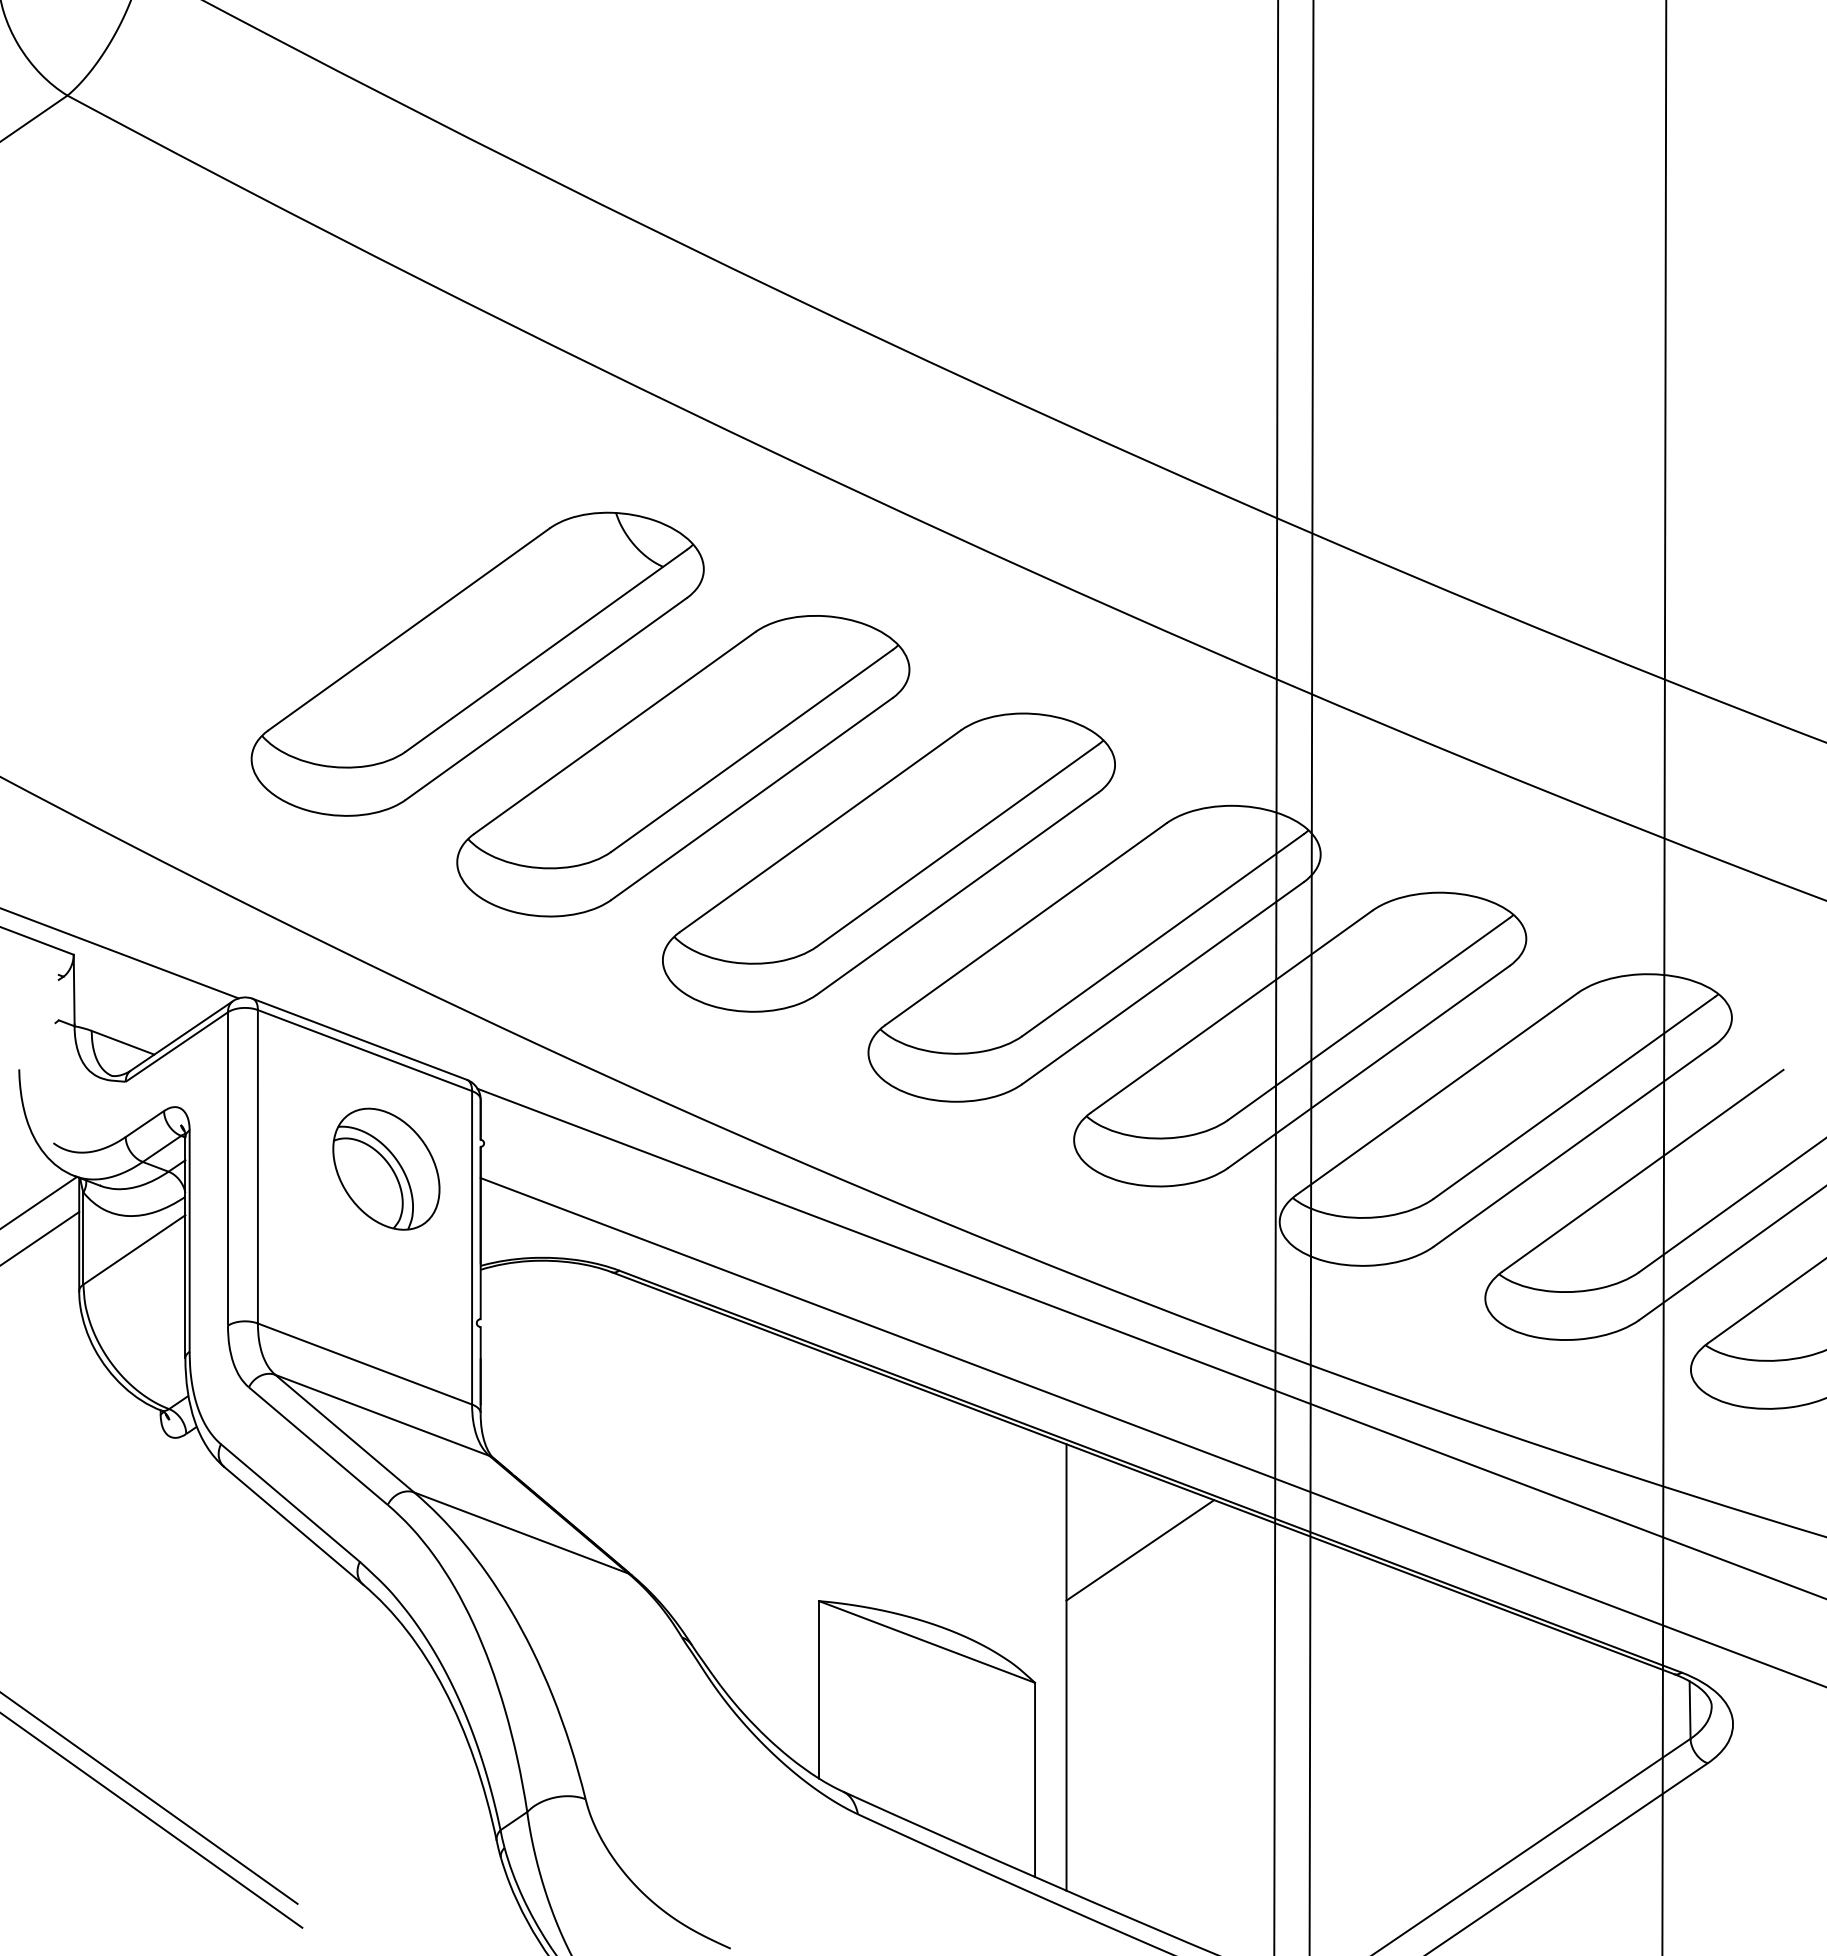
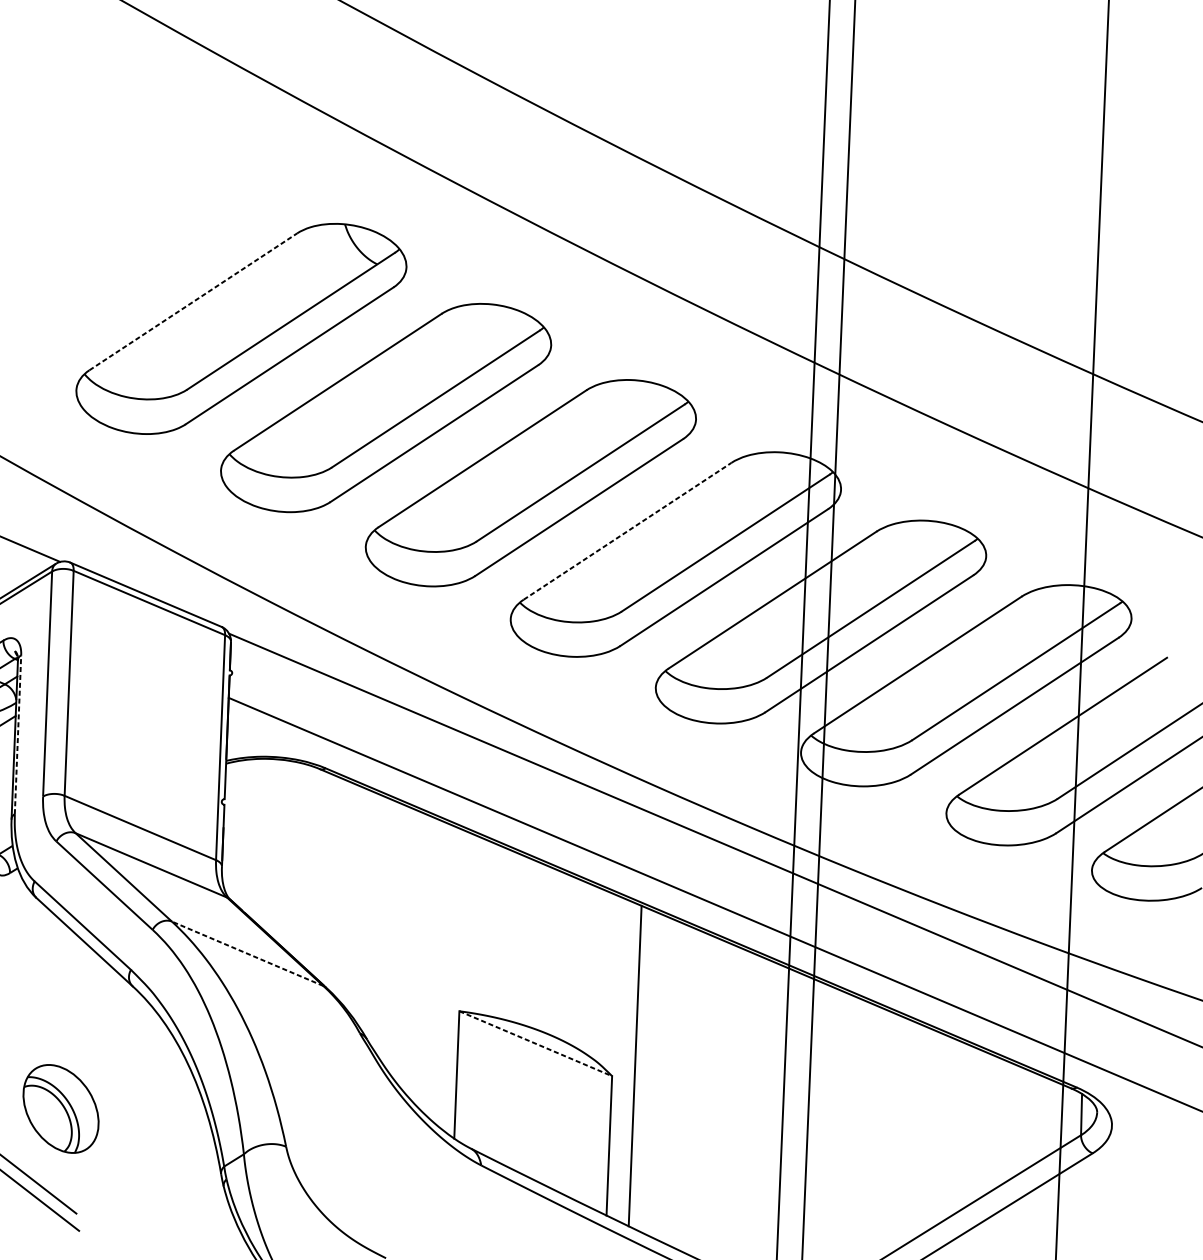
line: (409, 629) -> (193, 302), solid -> dashed
line: (1026, 923) -> (627, 530), solid -> dashed
part: (386, 1168) -> (61, 1108), moved
line: (189, 1241) -> (17, 734), solid -> dashed
line: (521, 1532) -> (247, 953), solid -> dashed
line: (1140, 1550) -> (691, 984), removed
line: (927, 1641) -> (536, 1043), solid -> dashed

